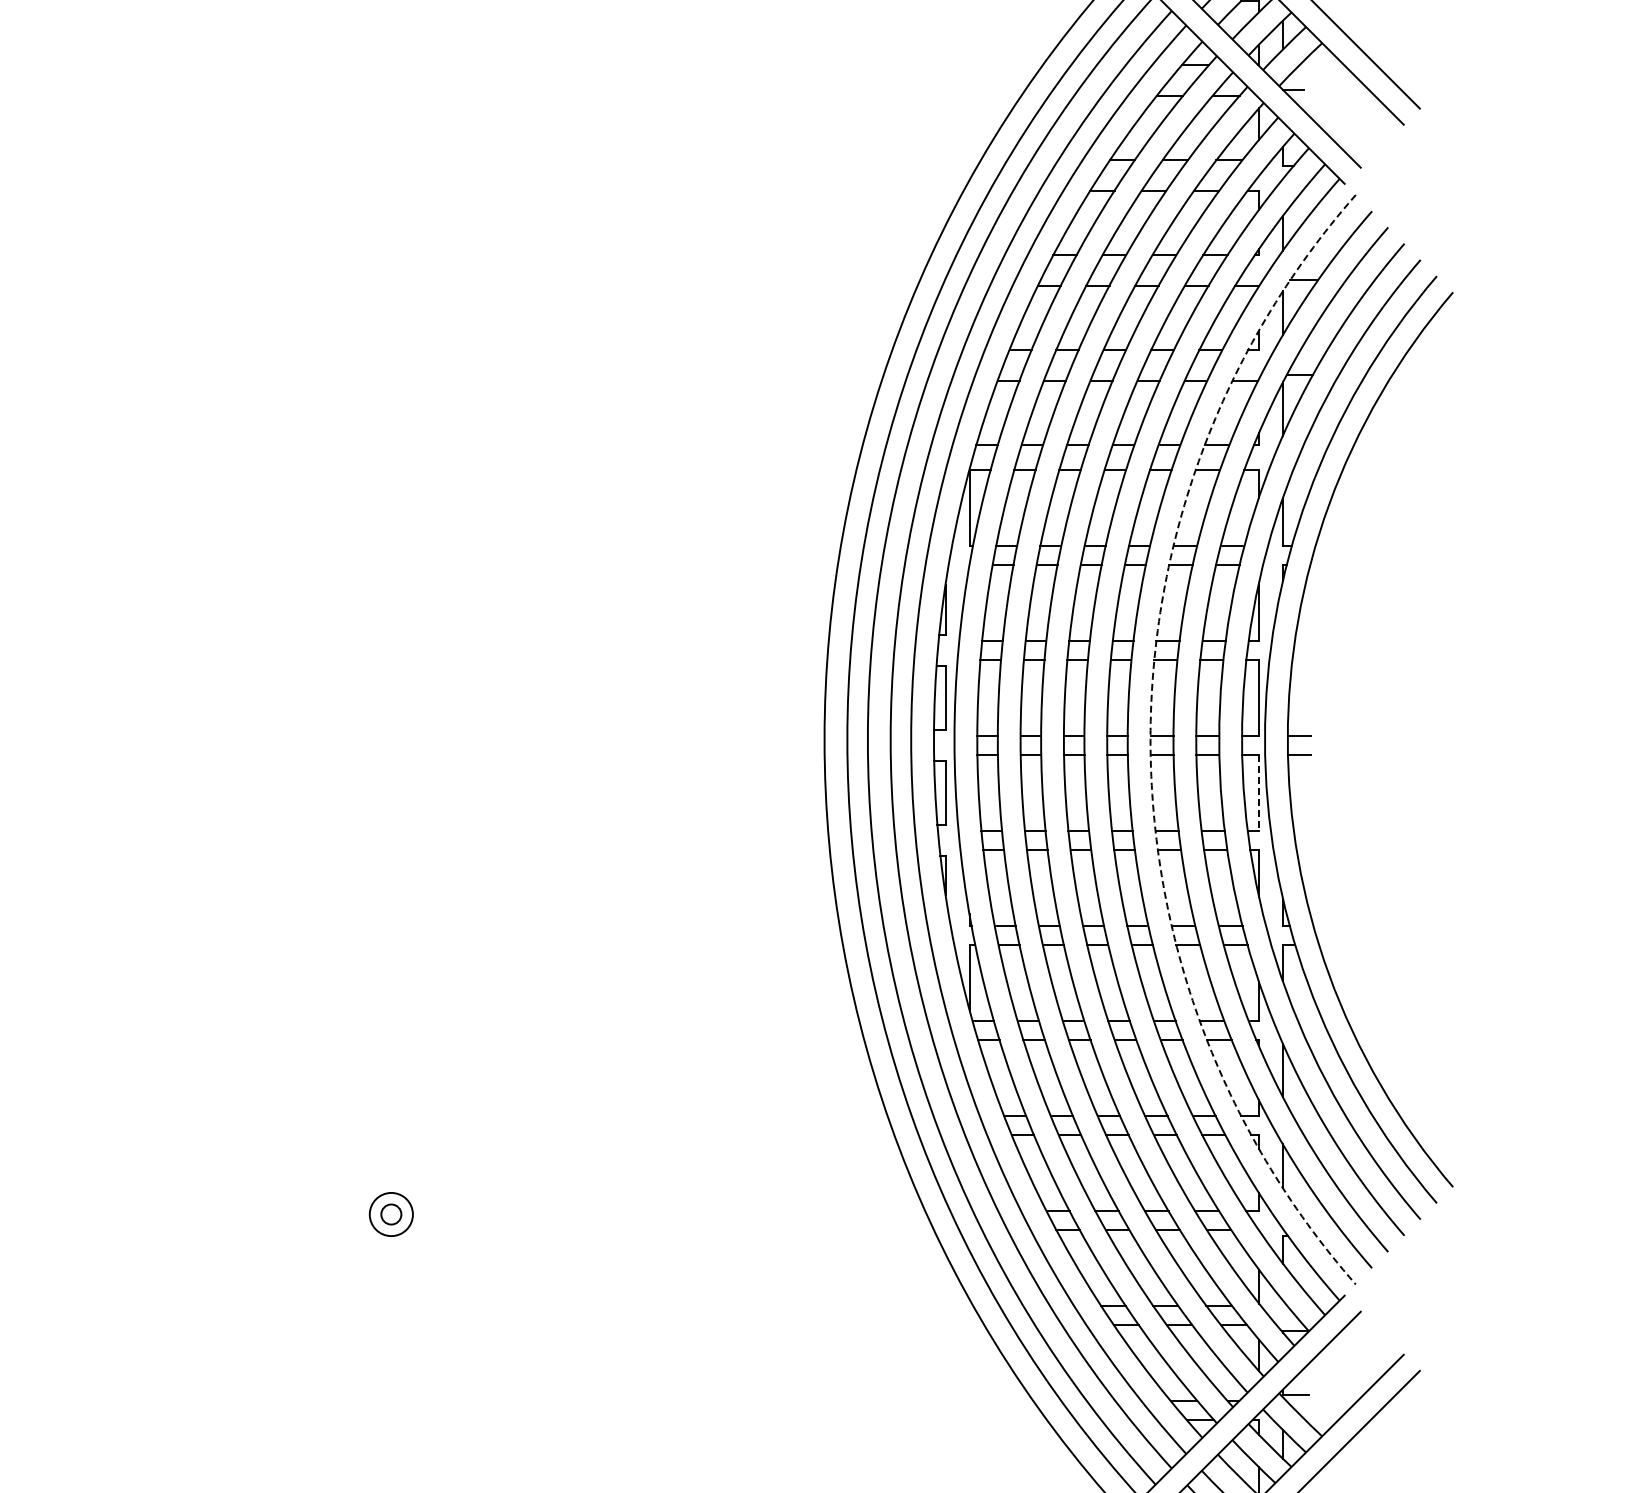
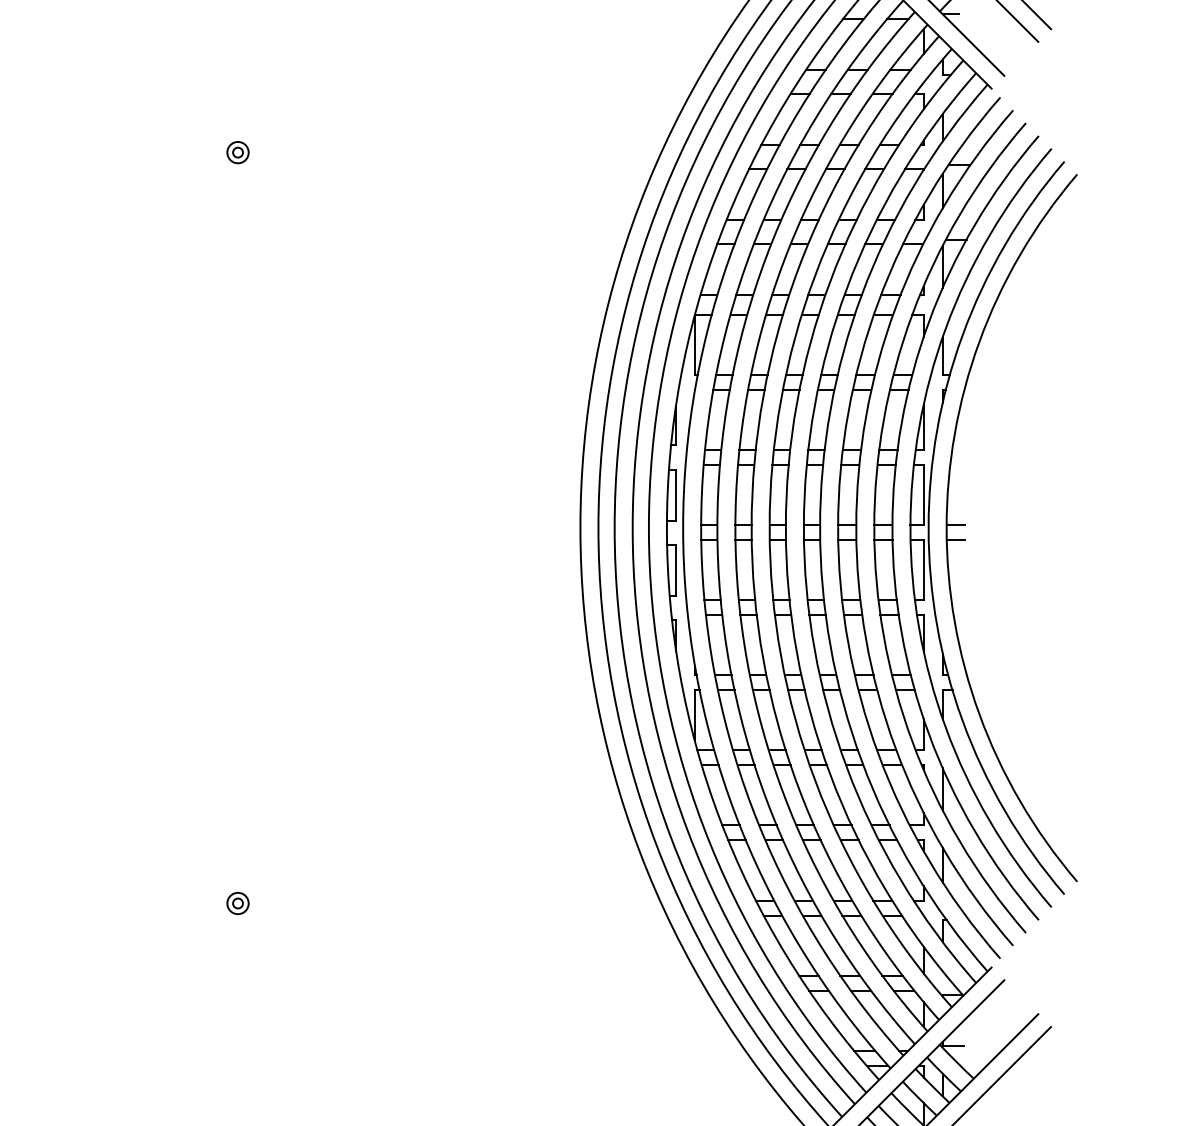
part: (391, 264) -> (238, 152), added
arc: (1150, 739) -> (838, 527), dashed -> solid
line: (1259, 792) -> (924, 569), dashed -> solid
part: (391, 1214) -> (238, 903), size x0.62

